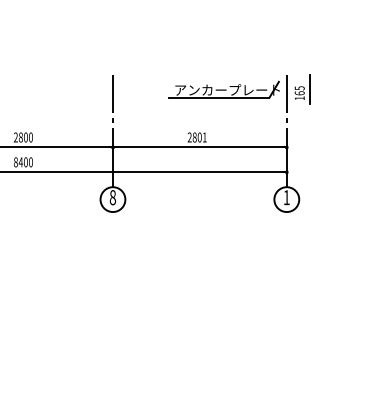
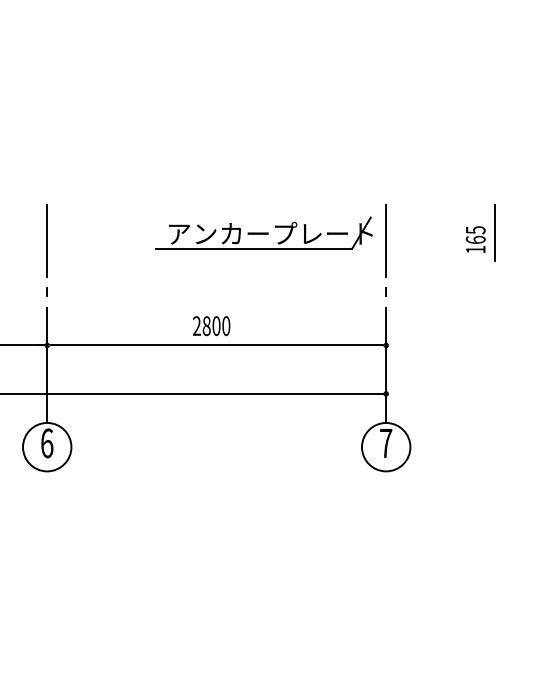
part: (302, 89) -> (481, 232), moved
text: (204, 137) -> (225, 326), 2801 -> 2800
text: (112, 197) -> (46, 443), 8 -> 6
text: (286, 197) -> (385, 443), 1 -> 7

